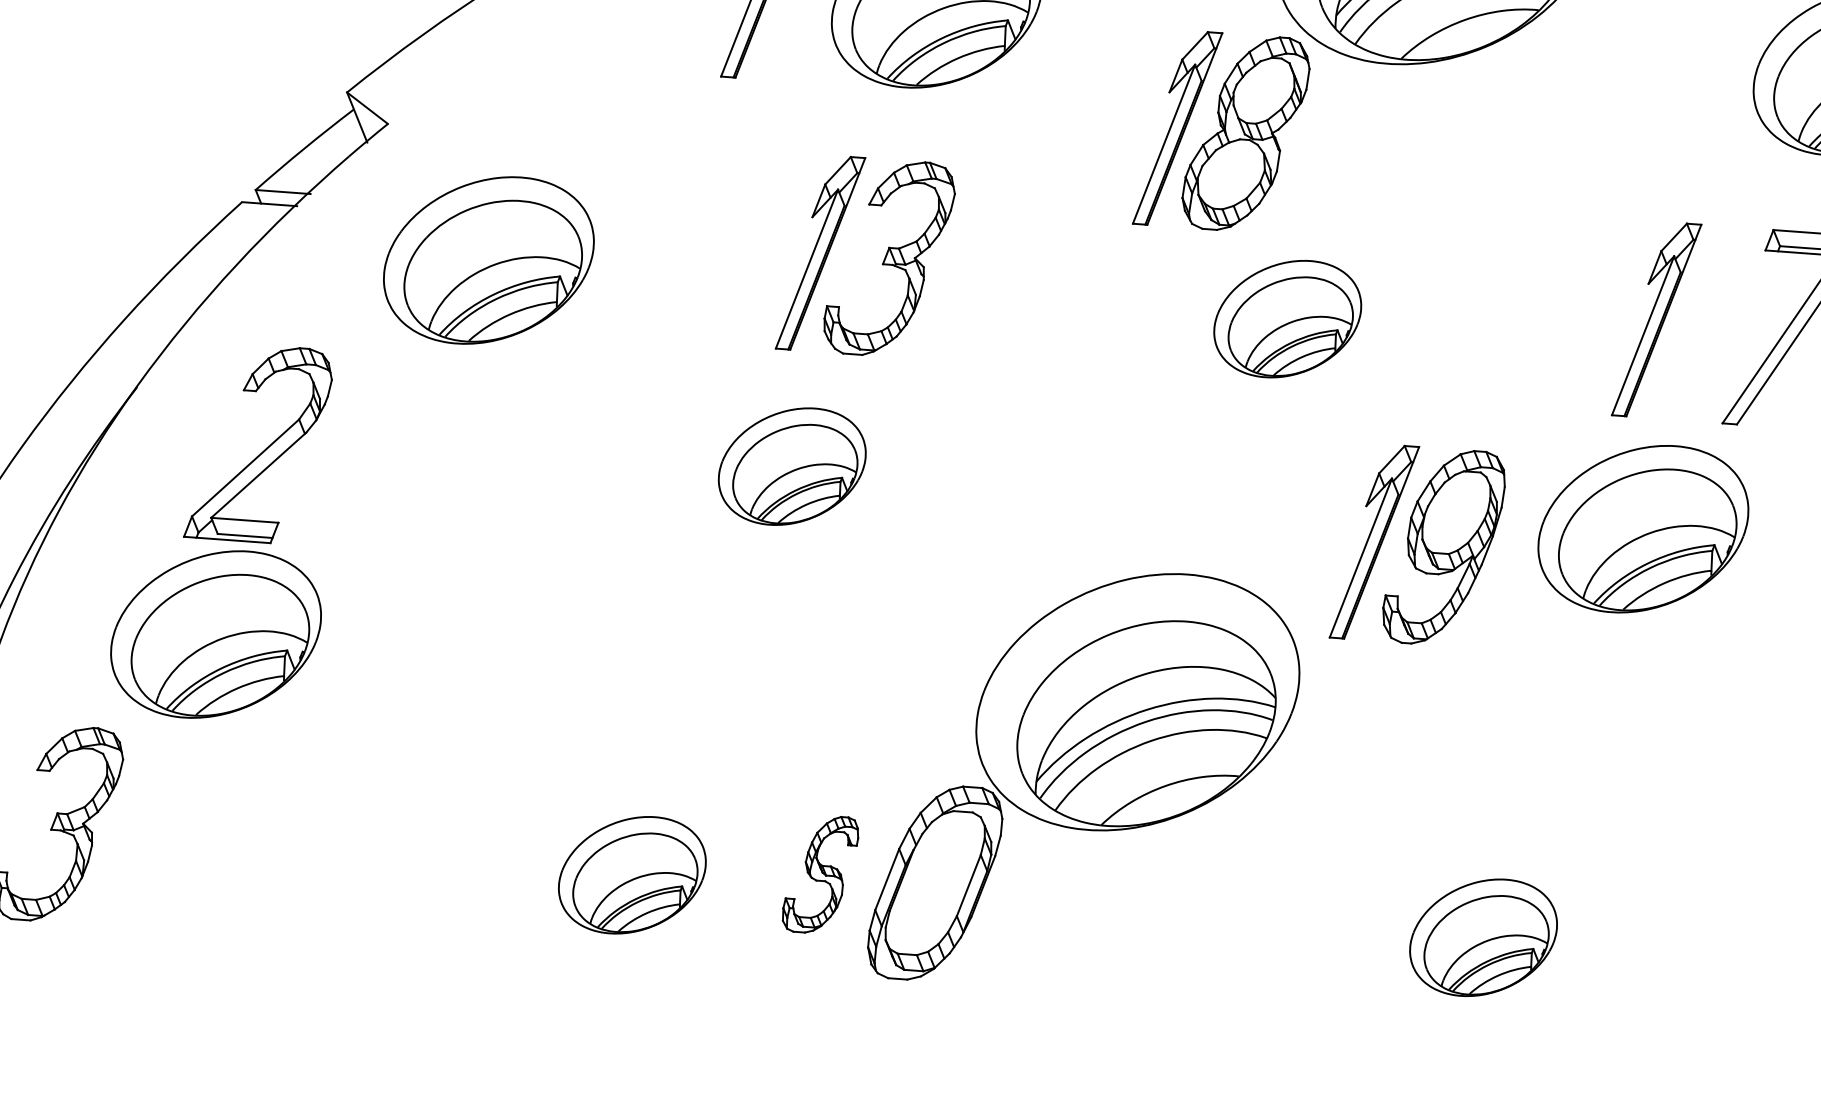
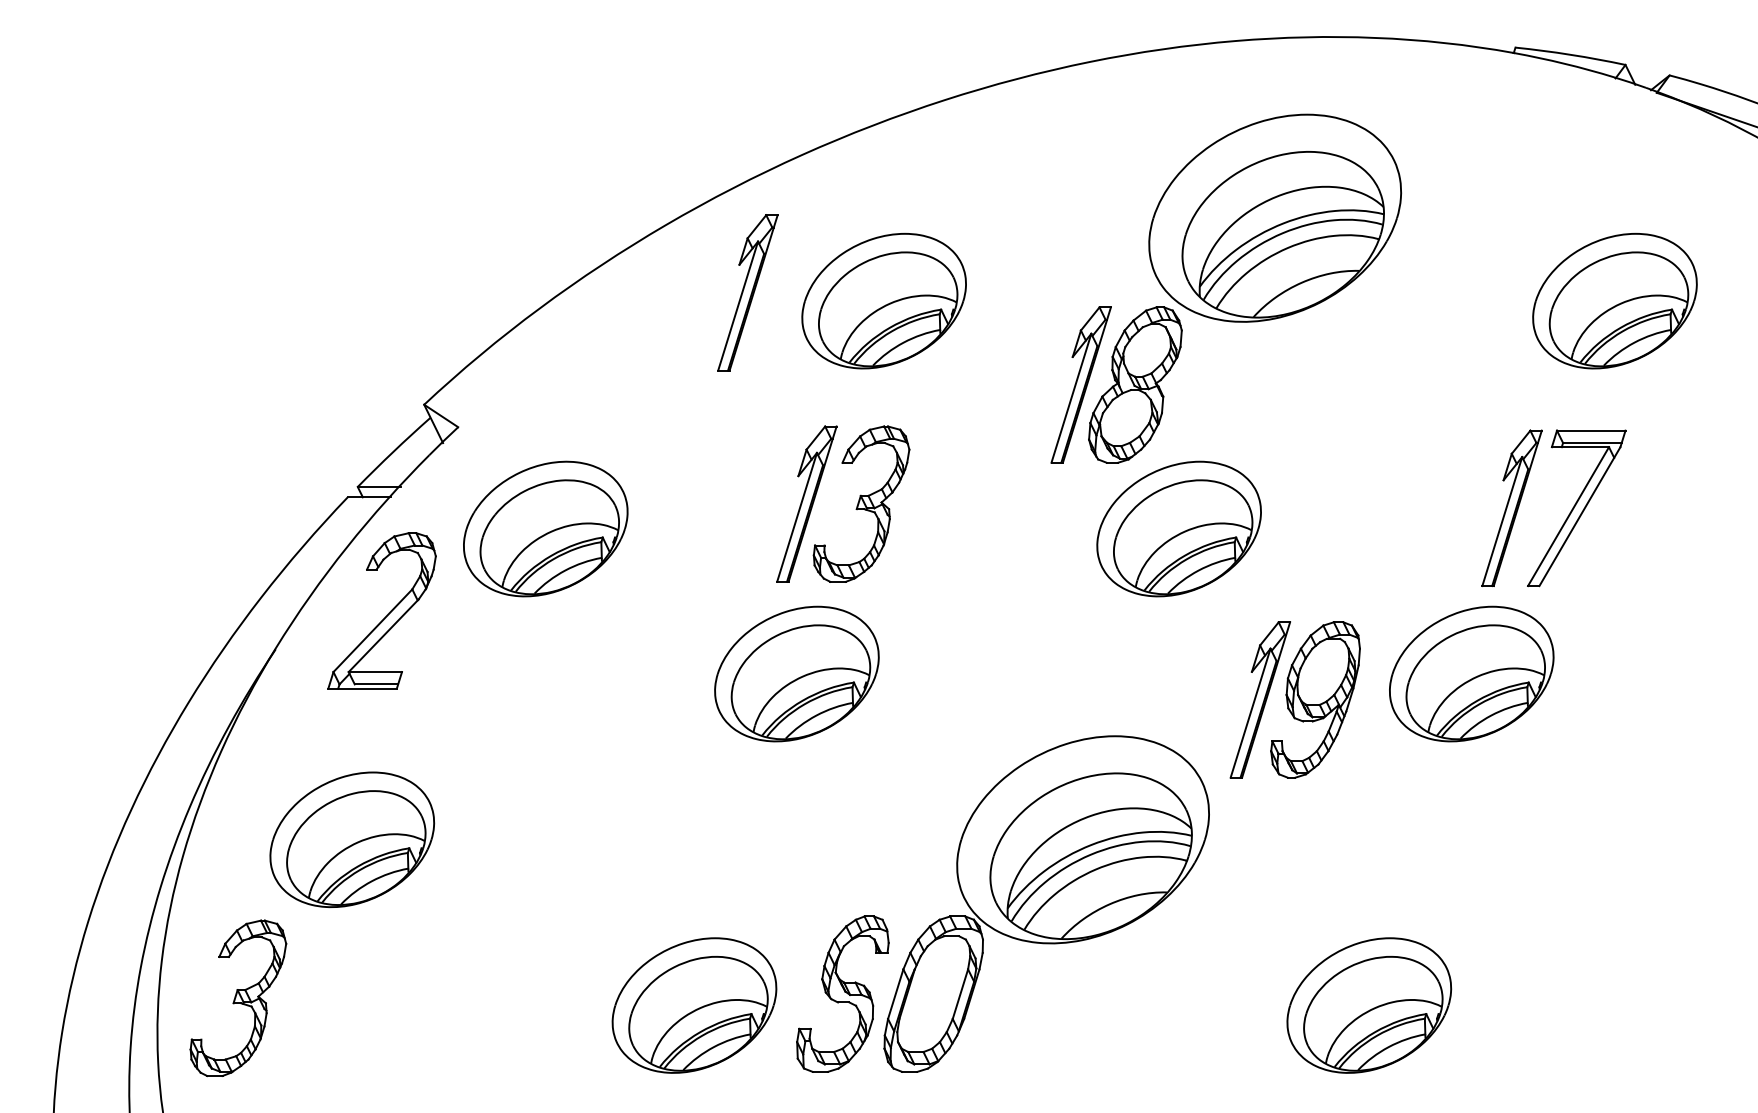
part: (1287, 318) -> (1178, 528), size x1.43
part: (1656, 318) -> (1511, 507), moved
part: (264, 450) -> (386, 615), moved
part: (791, 465) -> (796, 673), size x1.43
part: (820, 873) -> (842, 993), size x1.67
part: (632, 875) -> (694, 1005), size x1.43
part: (1483, 937) -> (1369, 1005), size x1.43

